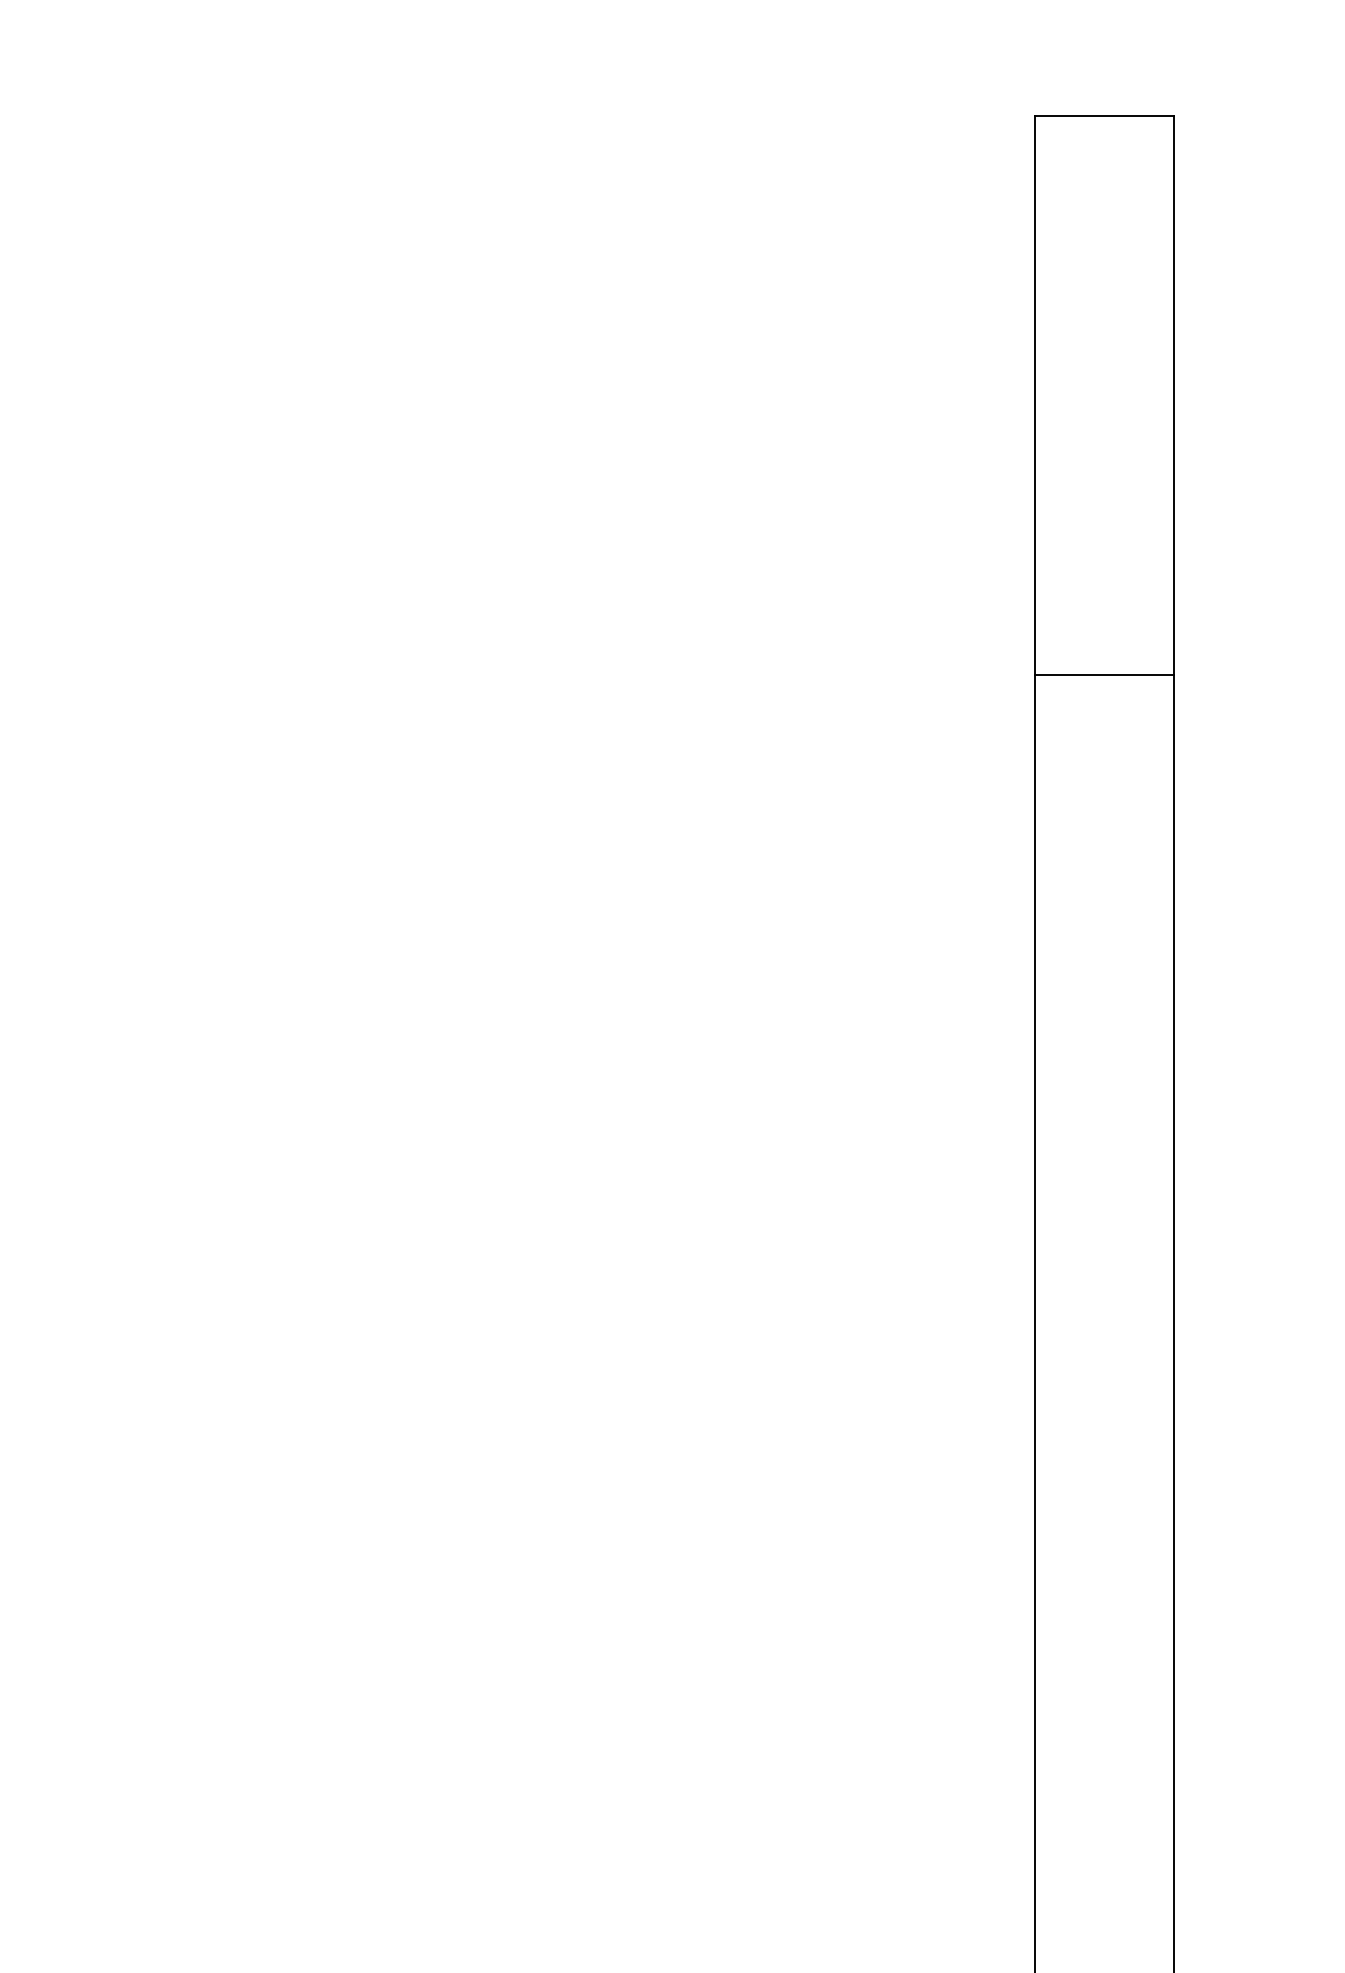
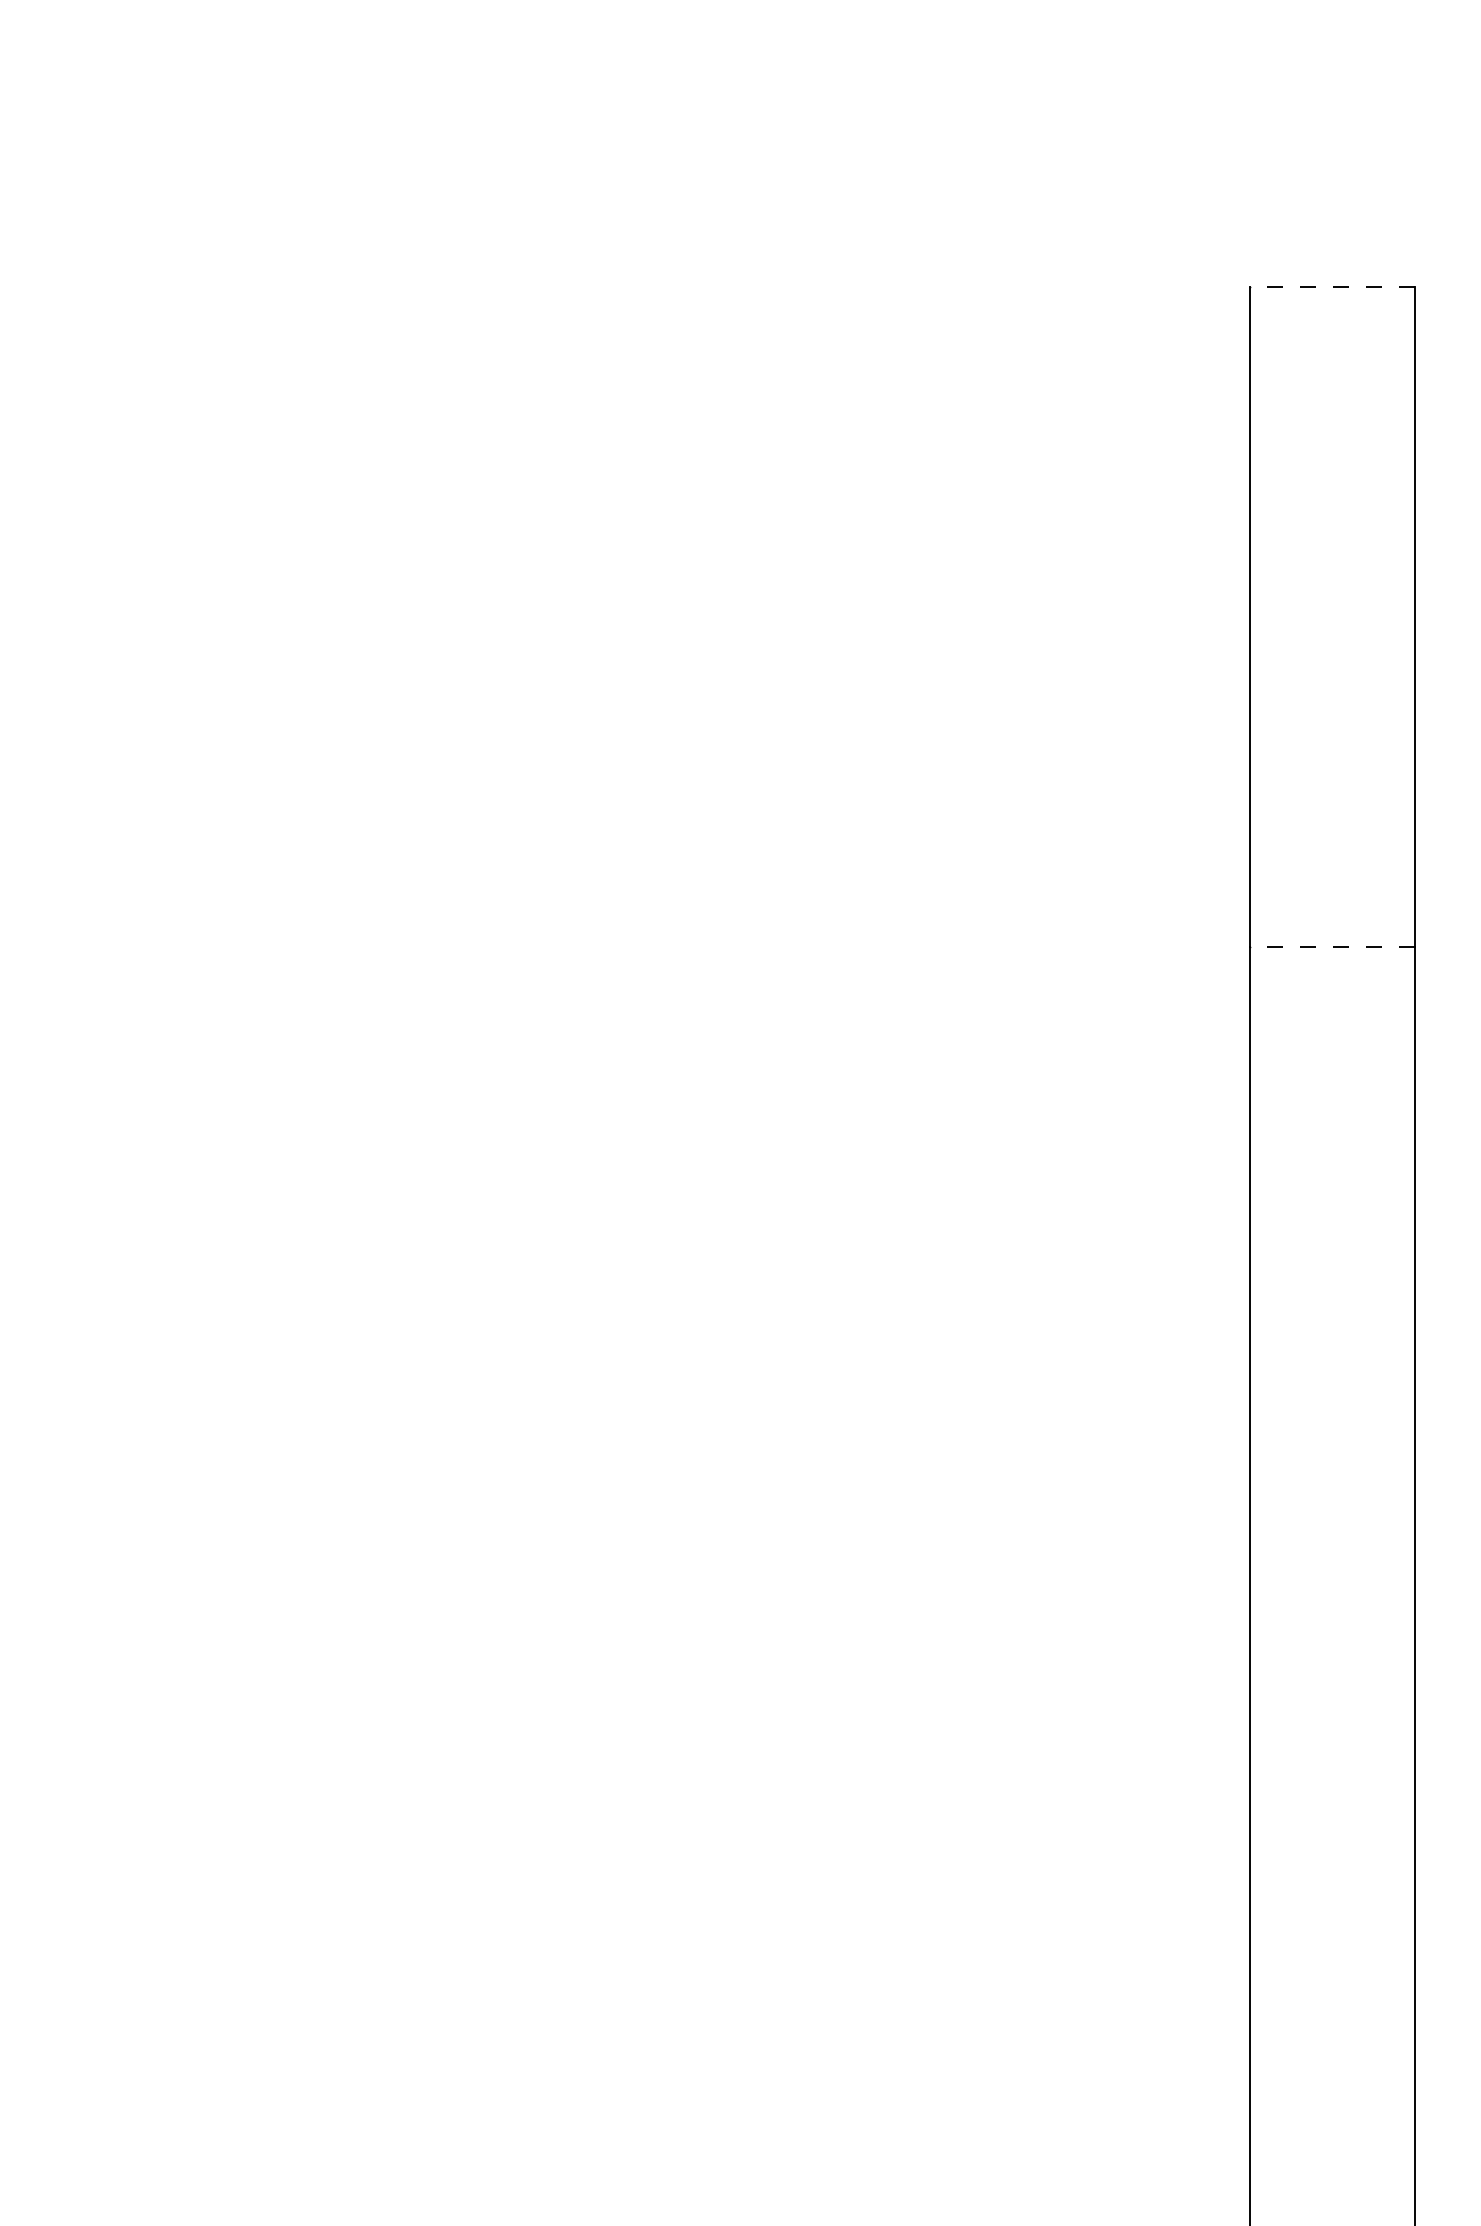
line: (1104, 116) -> (1332, 287), solid -> dashed
line: (1104, 675) -> (1332, 947), solid -> dashed

